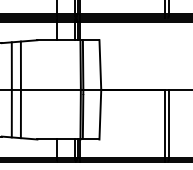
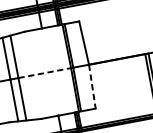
line: (52, 89) -> (46, 72), solid -> dashed
line: (100, 114) -> (92, 86), solid -> dashed

